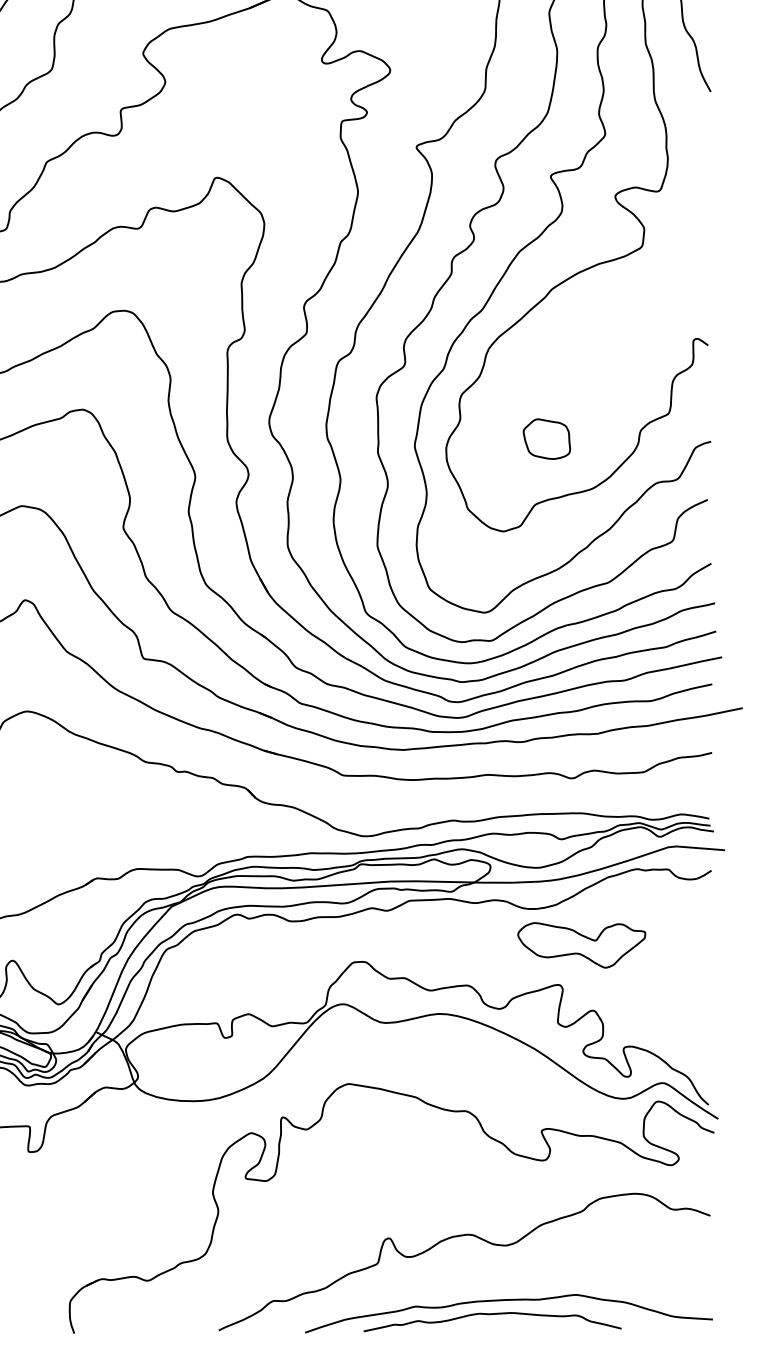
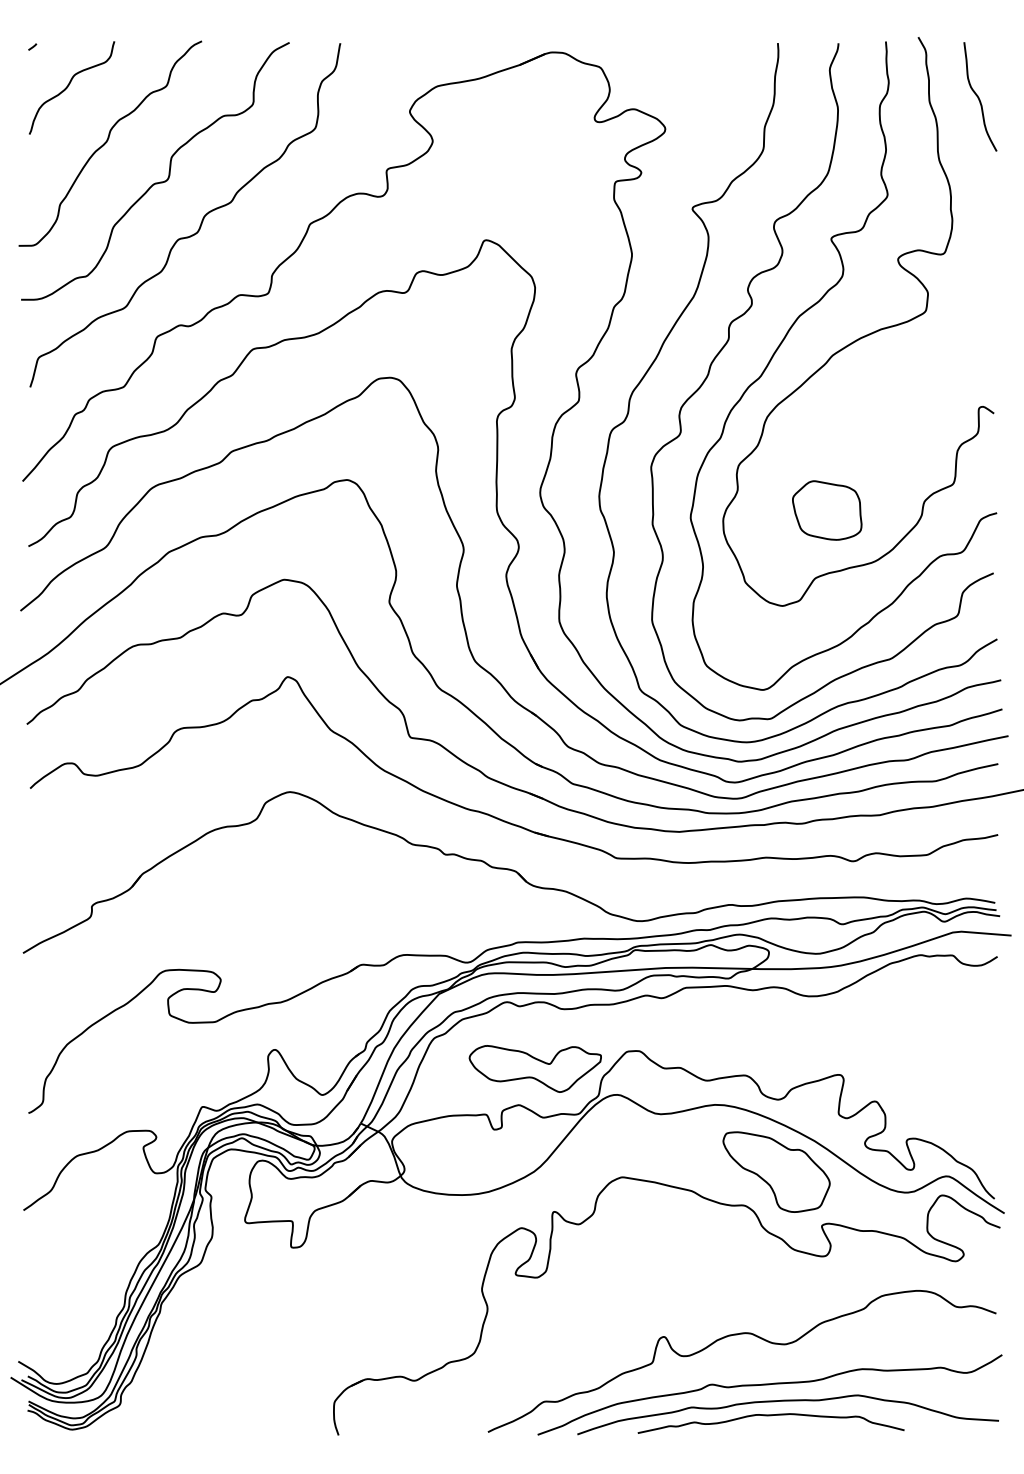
part: (547, 439) -> (827, 510), size x1.43
part: (580, 944) -> (534, 1068), moved
part: (497, 1078) -> (776, 1171), added
curve: (490, 1285) -> (769, 1385), added

